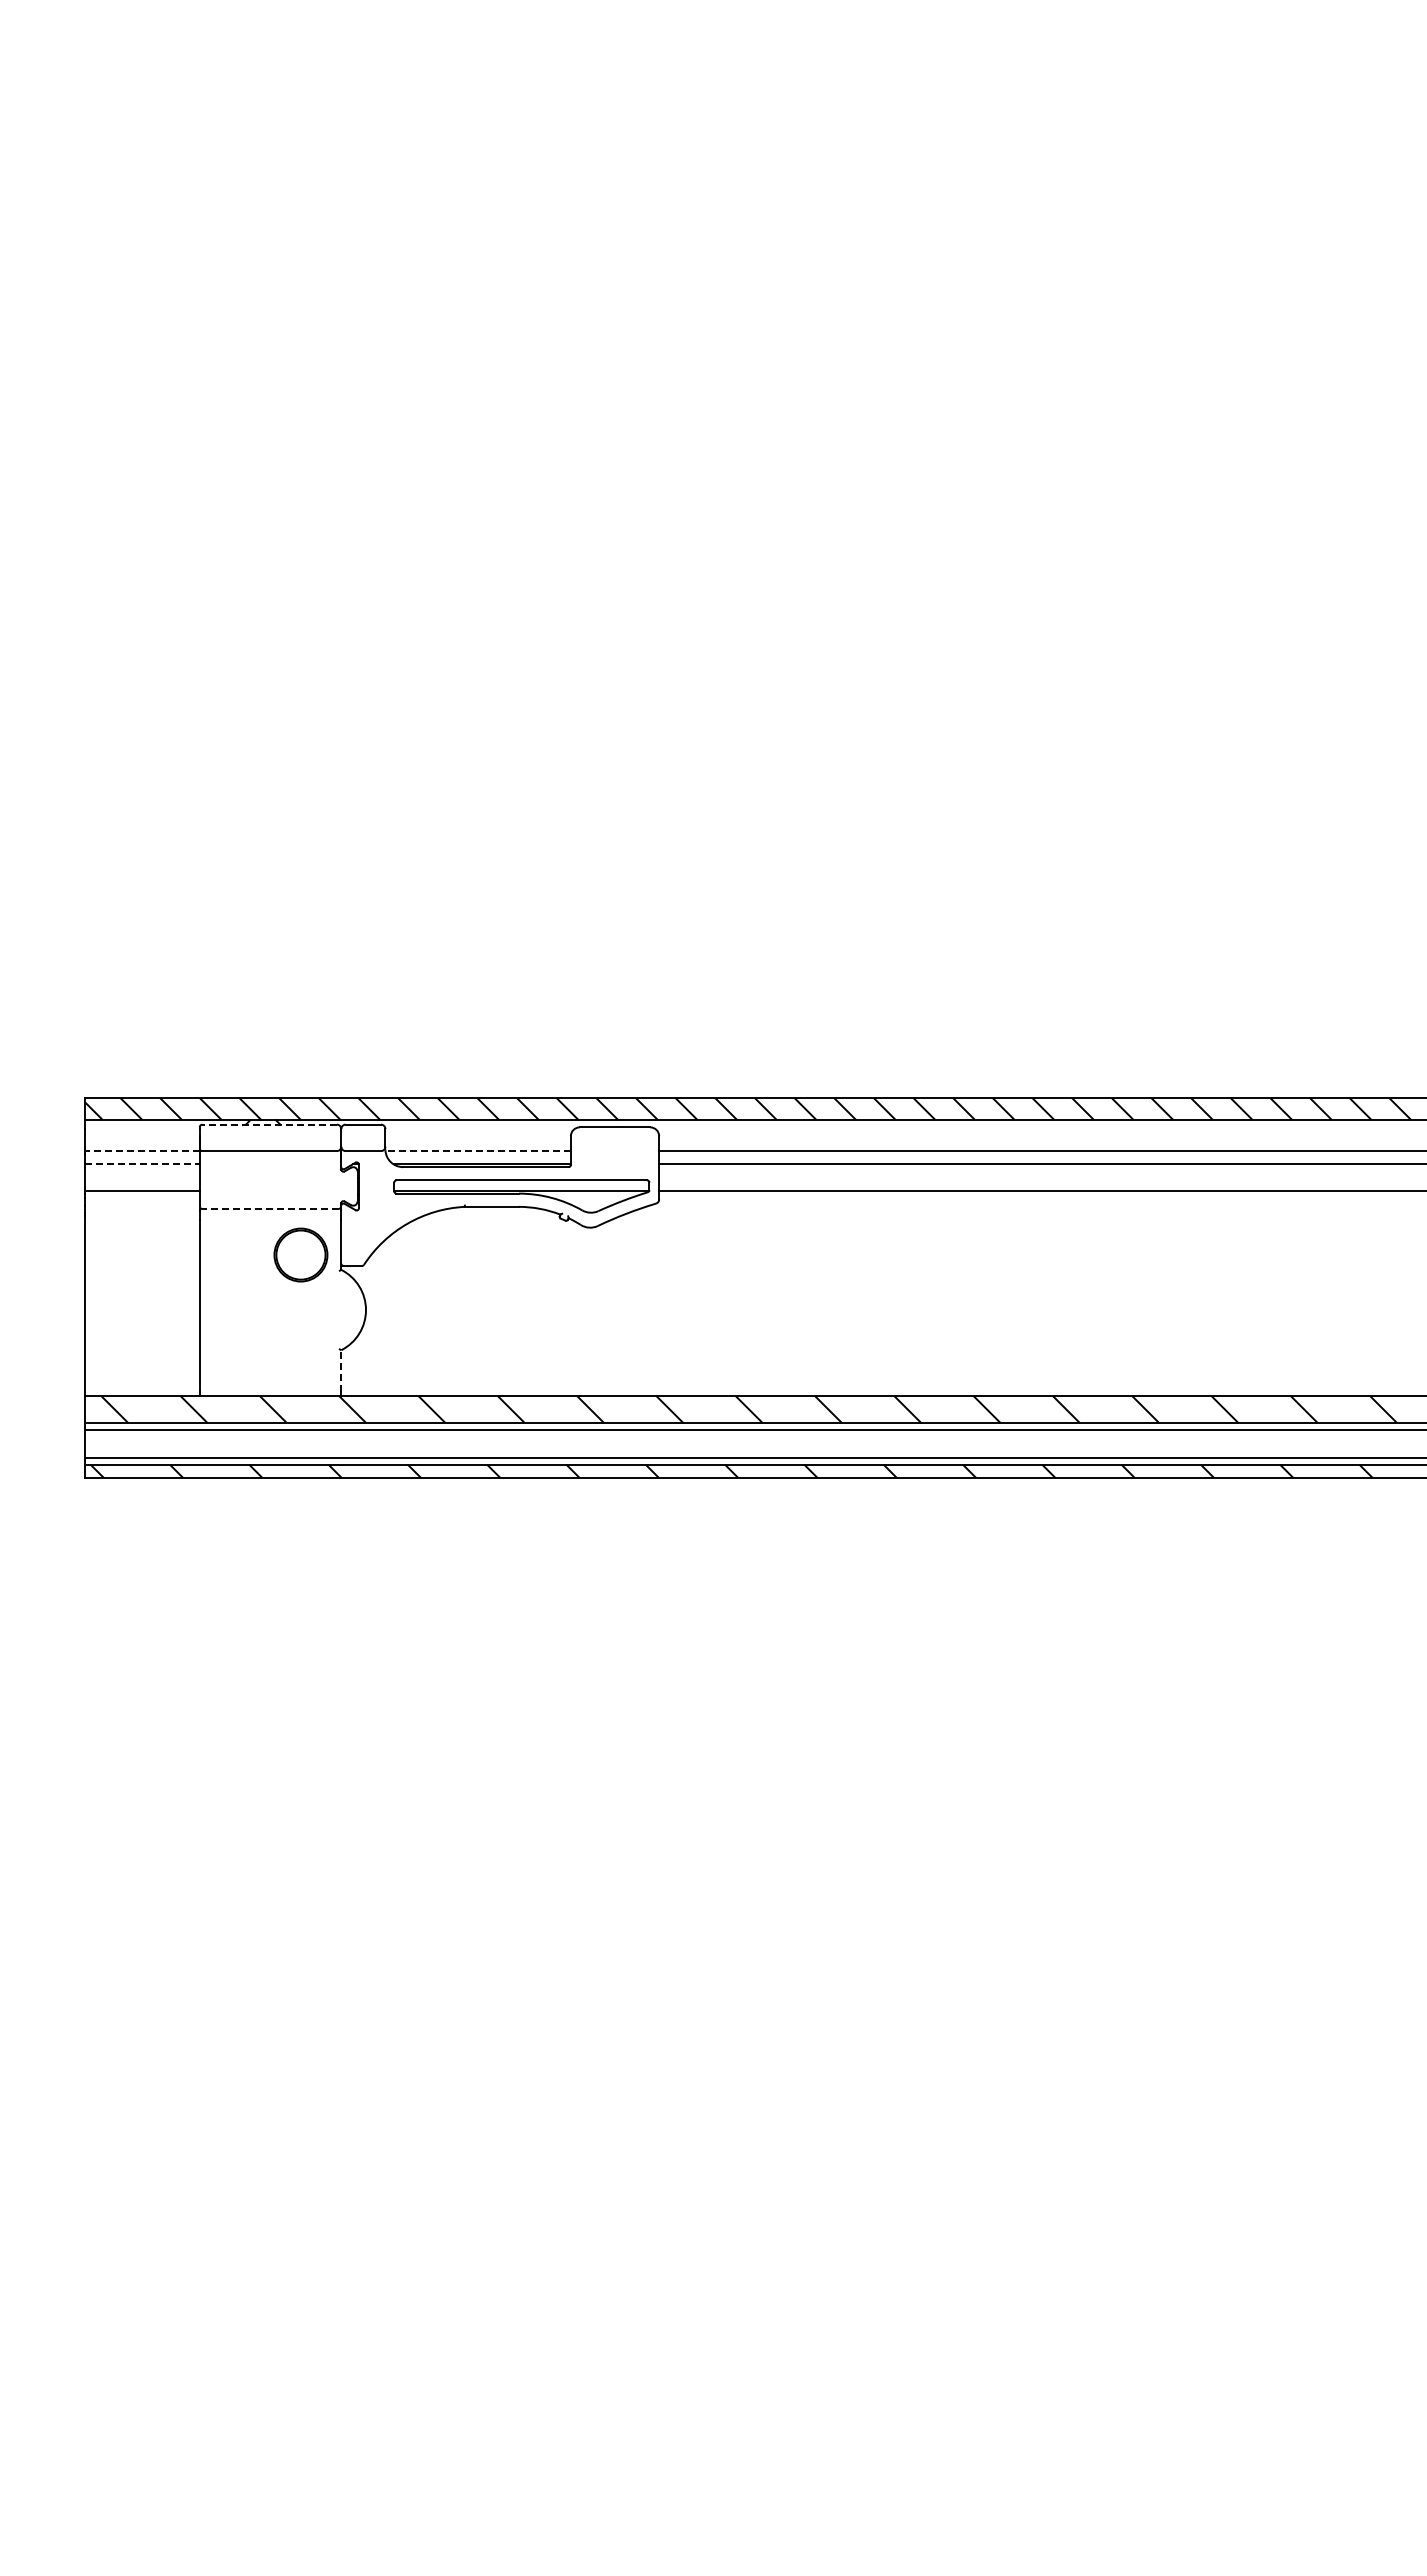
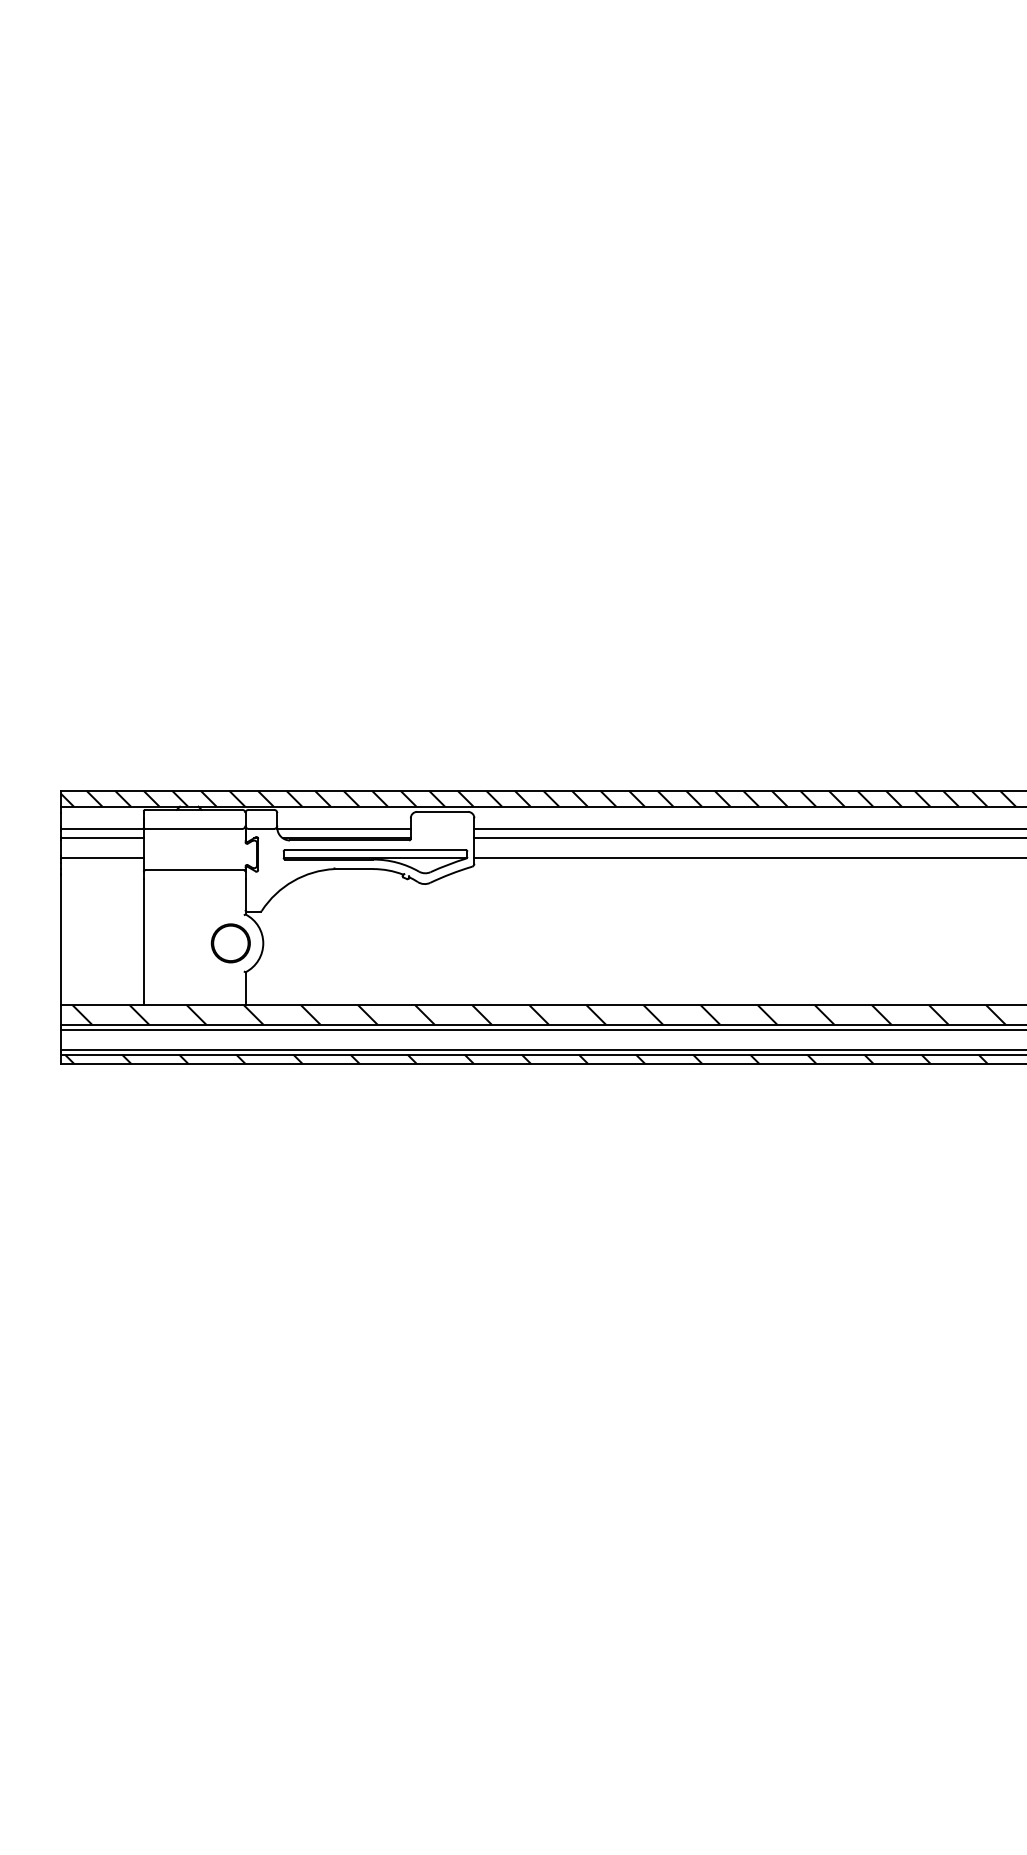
line: (269, 1124) -> (193, 809), dashed -> solid
line: (142, 1151) -> (102, 829), dashed -> solid
line: (478, 1151) -> (344, 829), dashed -> solid
line: (143, 1164) -> (103, 838), dashed -> solid
line: (270, 1208) -> (194, 870), dashed -> solid
part: (300, 1254) -> (230, 942), moved
line: (341, 1371) -> (245, 987), dashed -> solid

